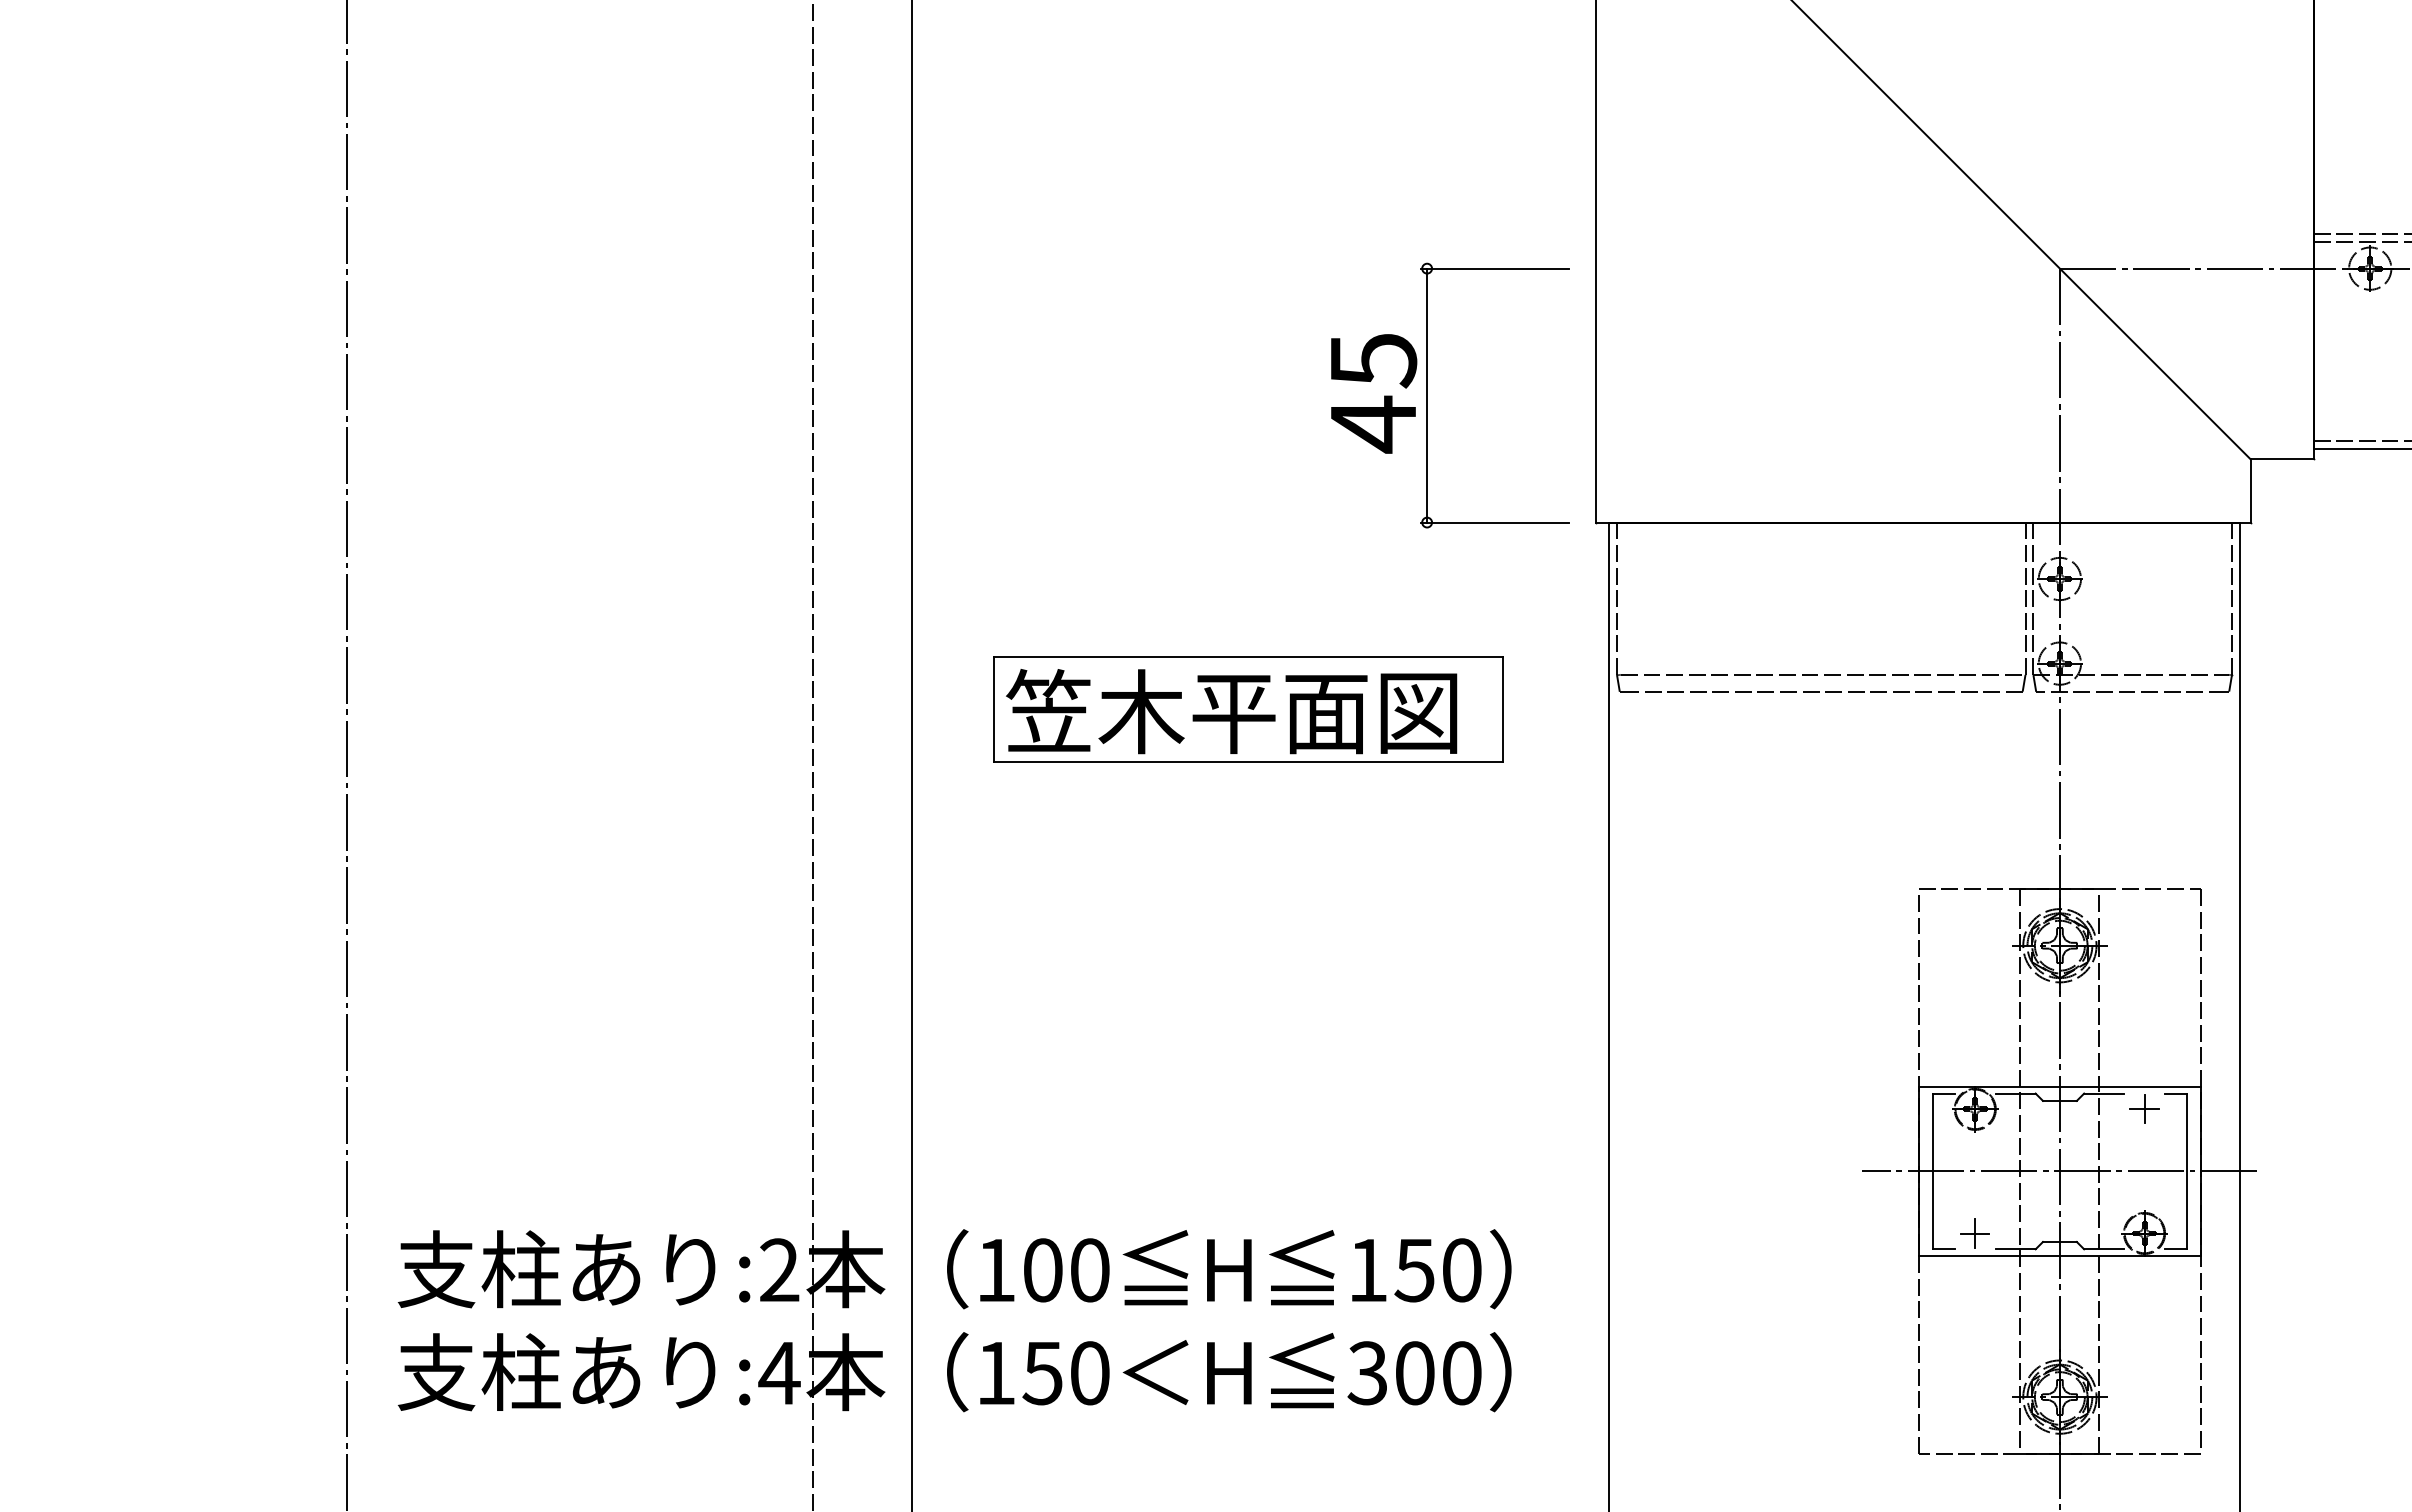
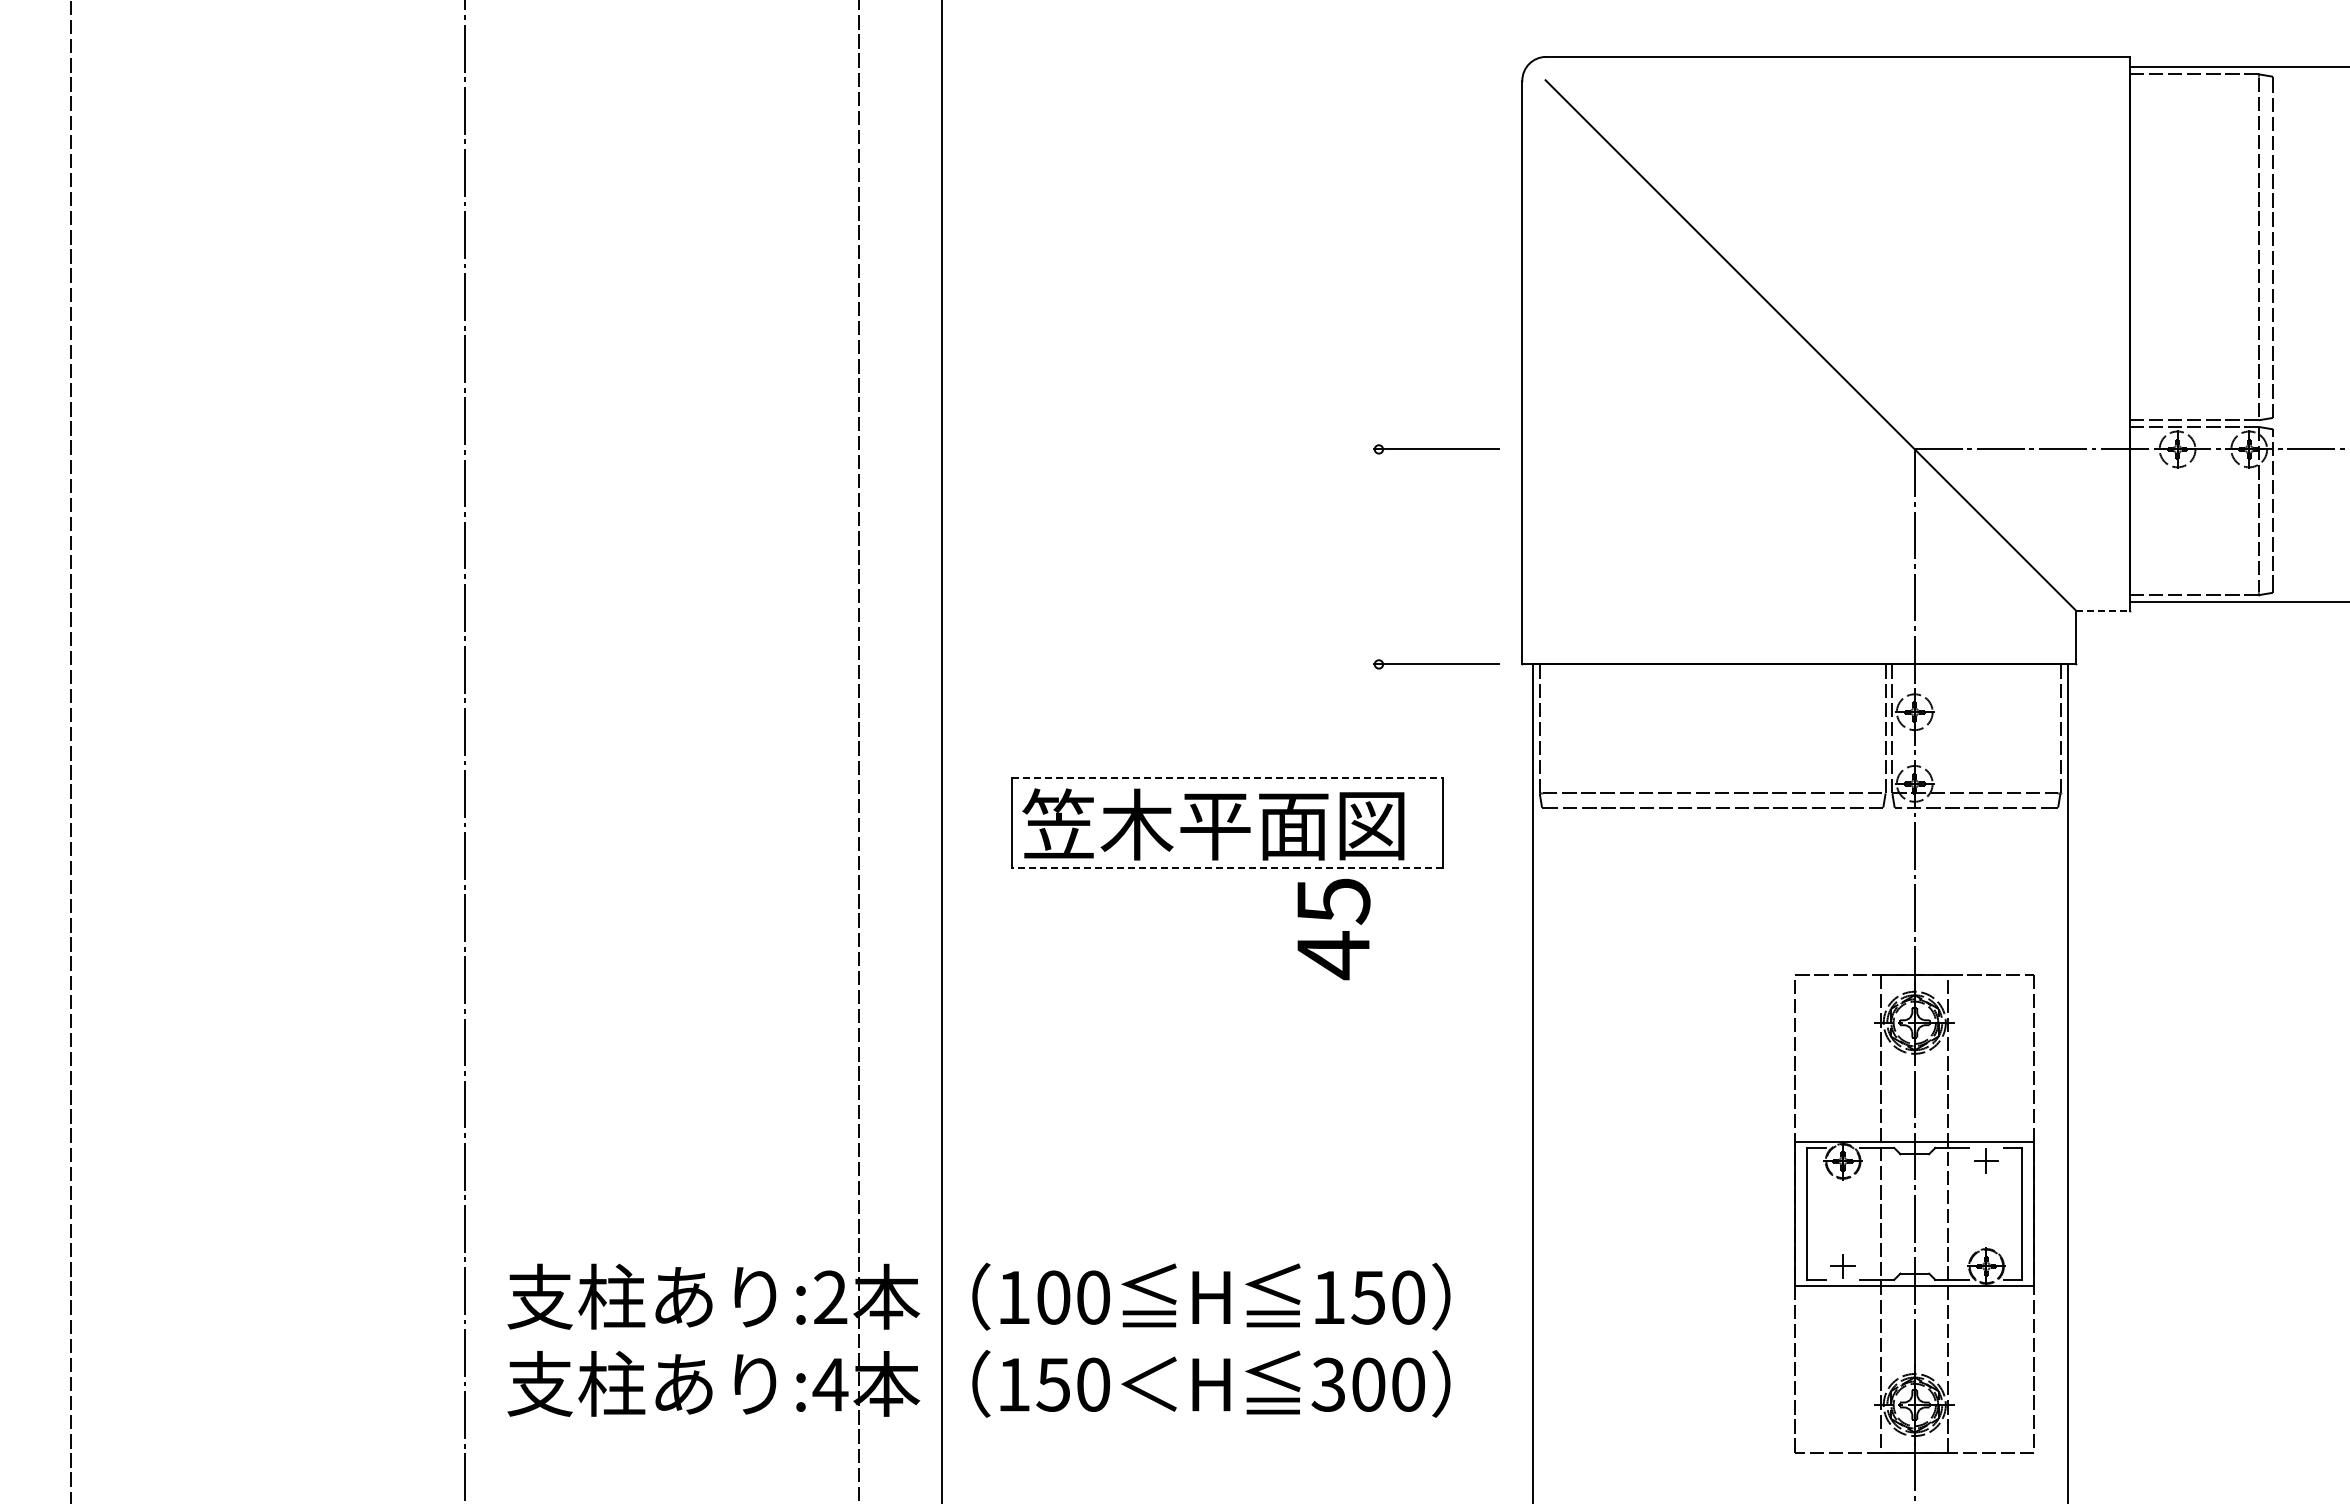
text: (1373, 393) -> (1333, 929), moved
line: (1426, 395) -> (1378, 556), removed
line: (2282, 458) -> (2103, 610), solid -> dashed
line: (1248, 657) -> (1227, 778), solid -> dashed
line: (1248, 762) -> (1227, 867), solid -> dashed
line: (2059, 1170) -> (1914, 1213), removed

